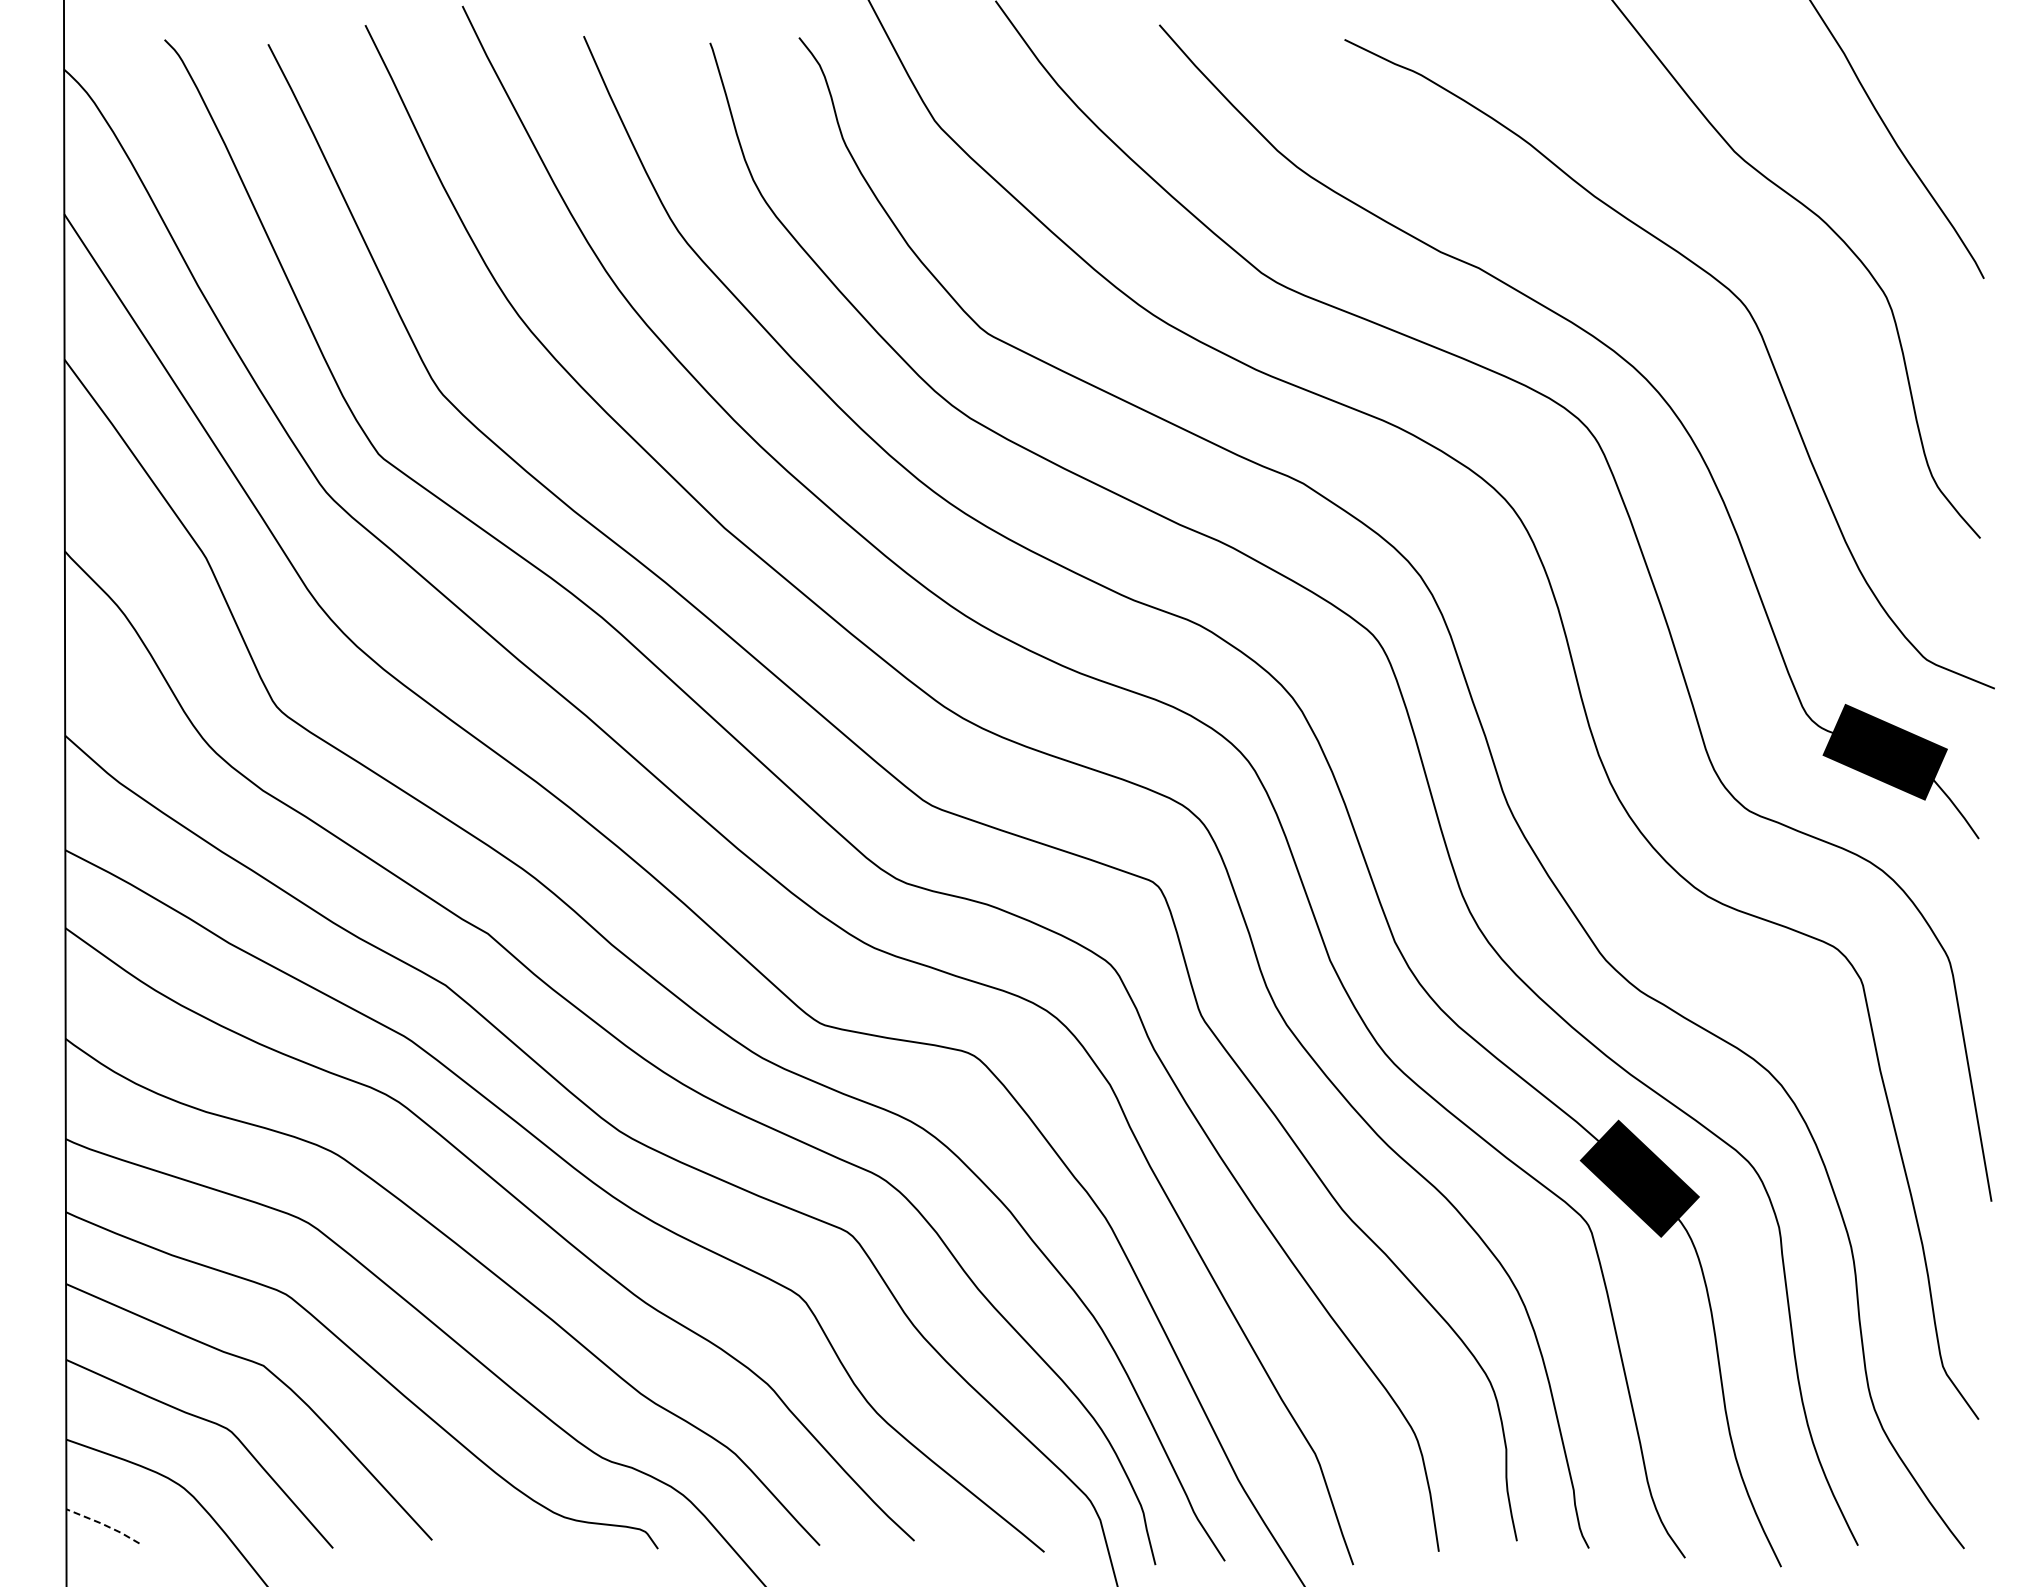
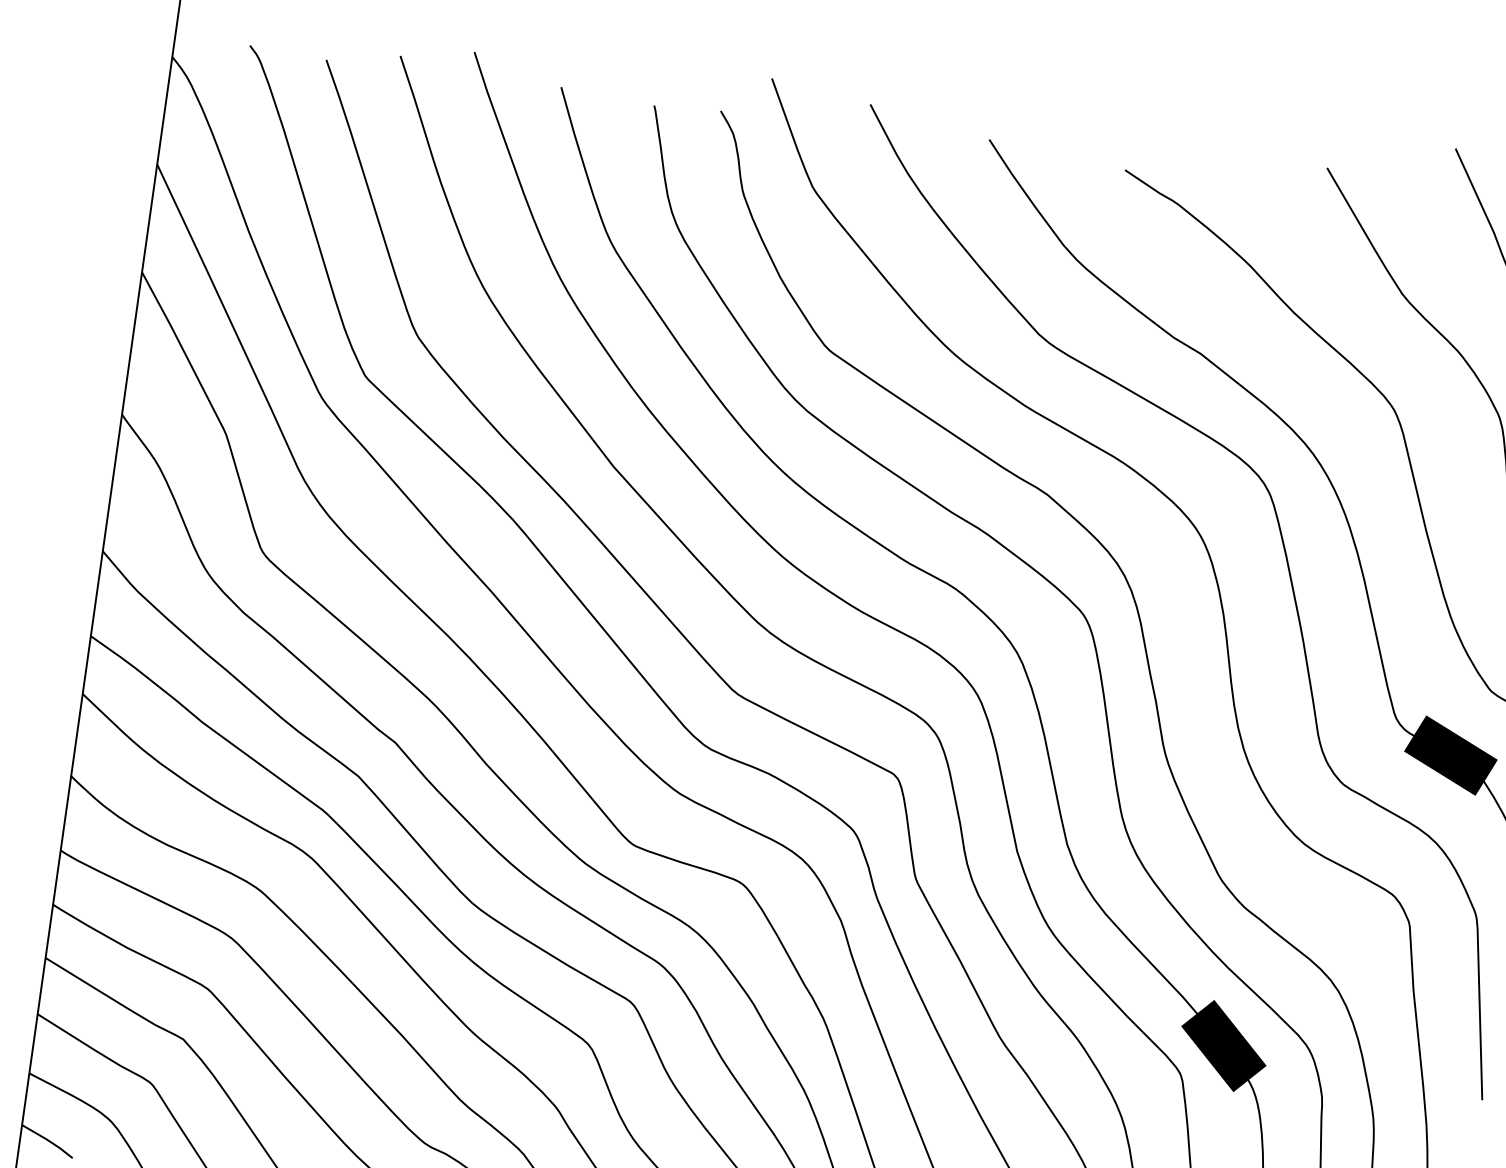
line: (104, 1524) -> (48, 1140), dashed -> solid

